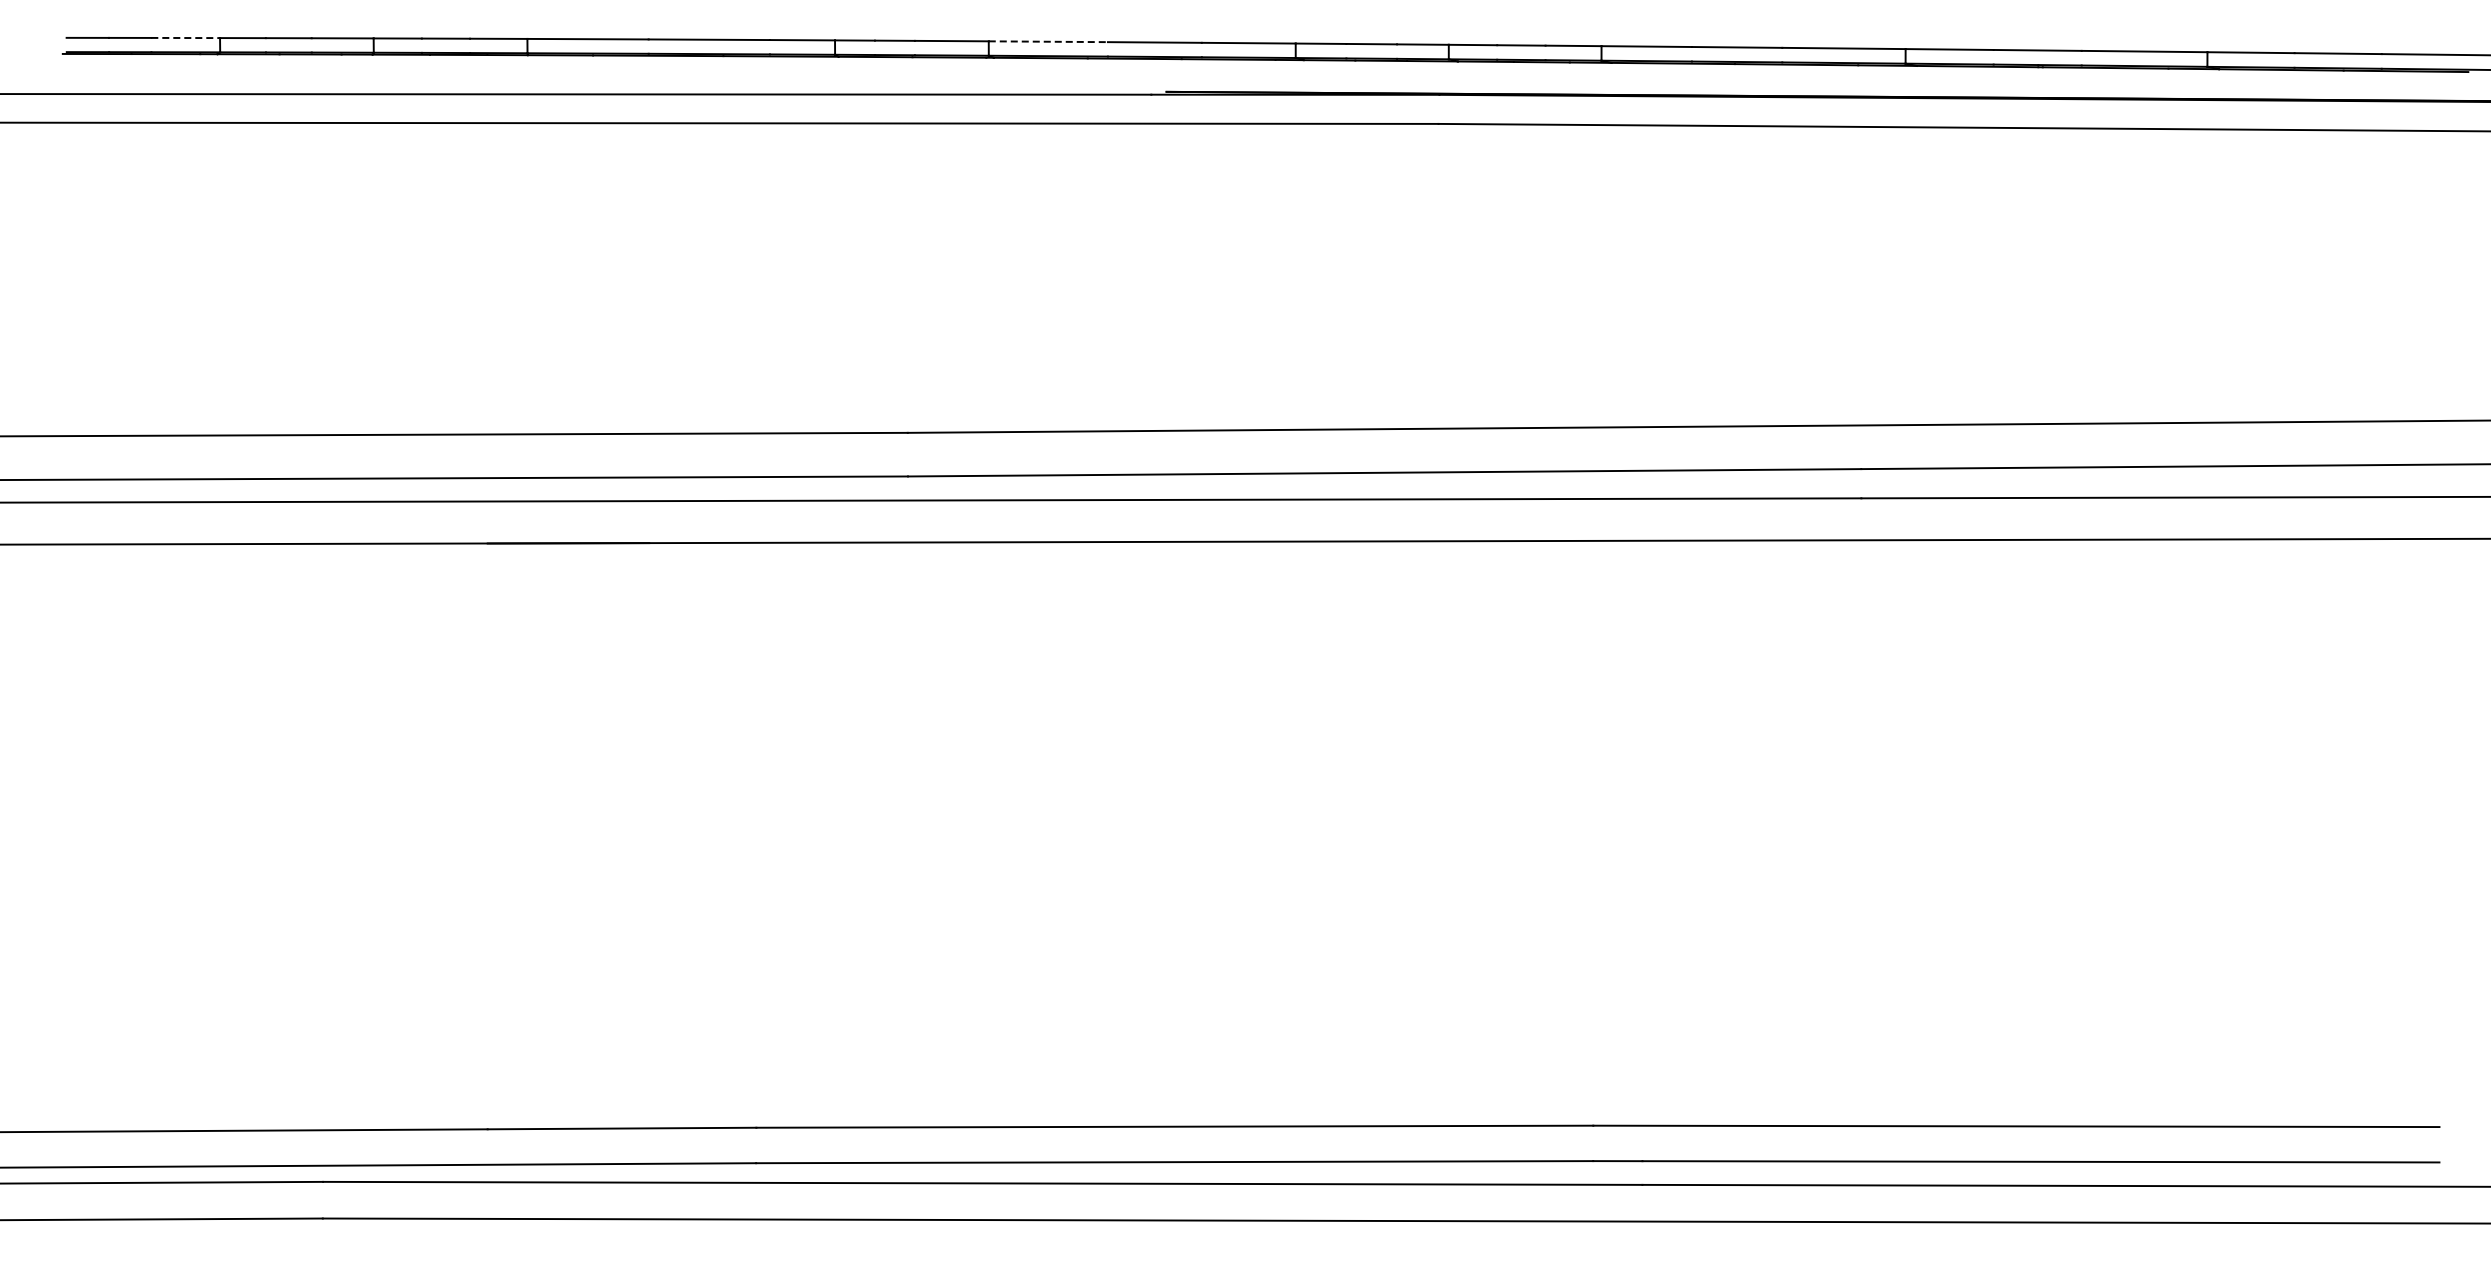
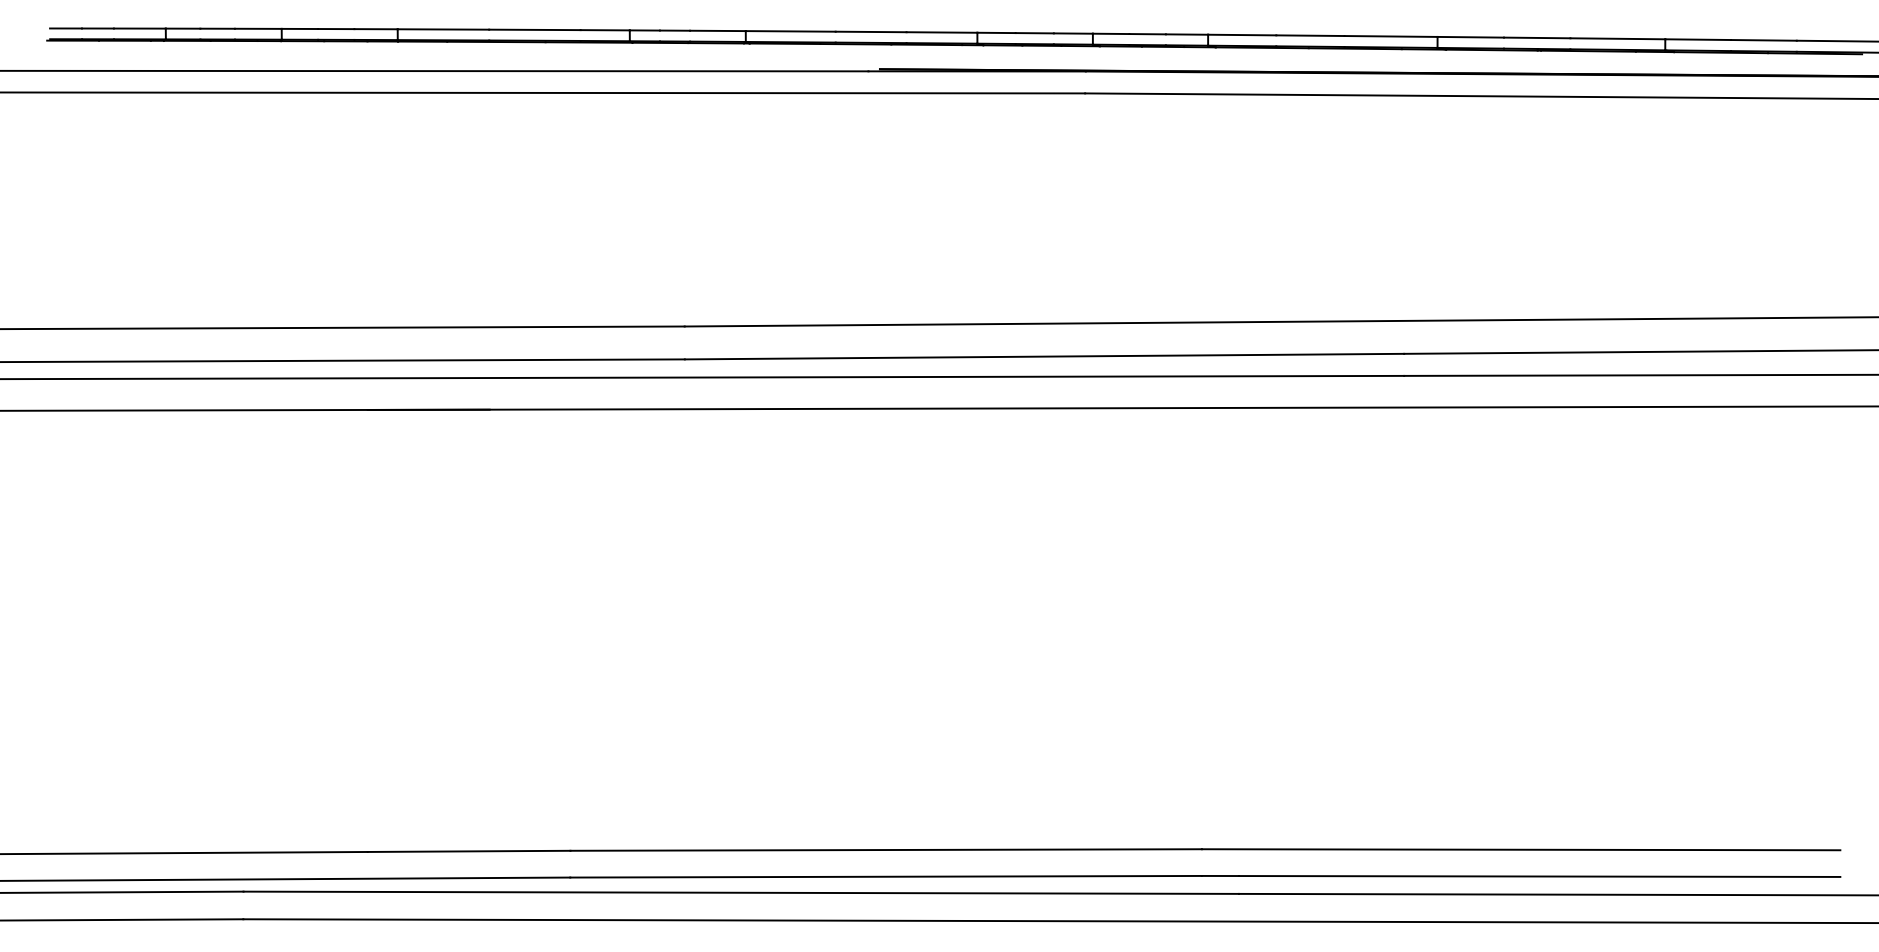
line: (186, 38) -> (140, 28), dashed -> solid
line: (1048, 41) -> (790, 31), dashed -> solid

